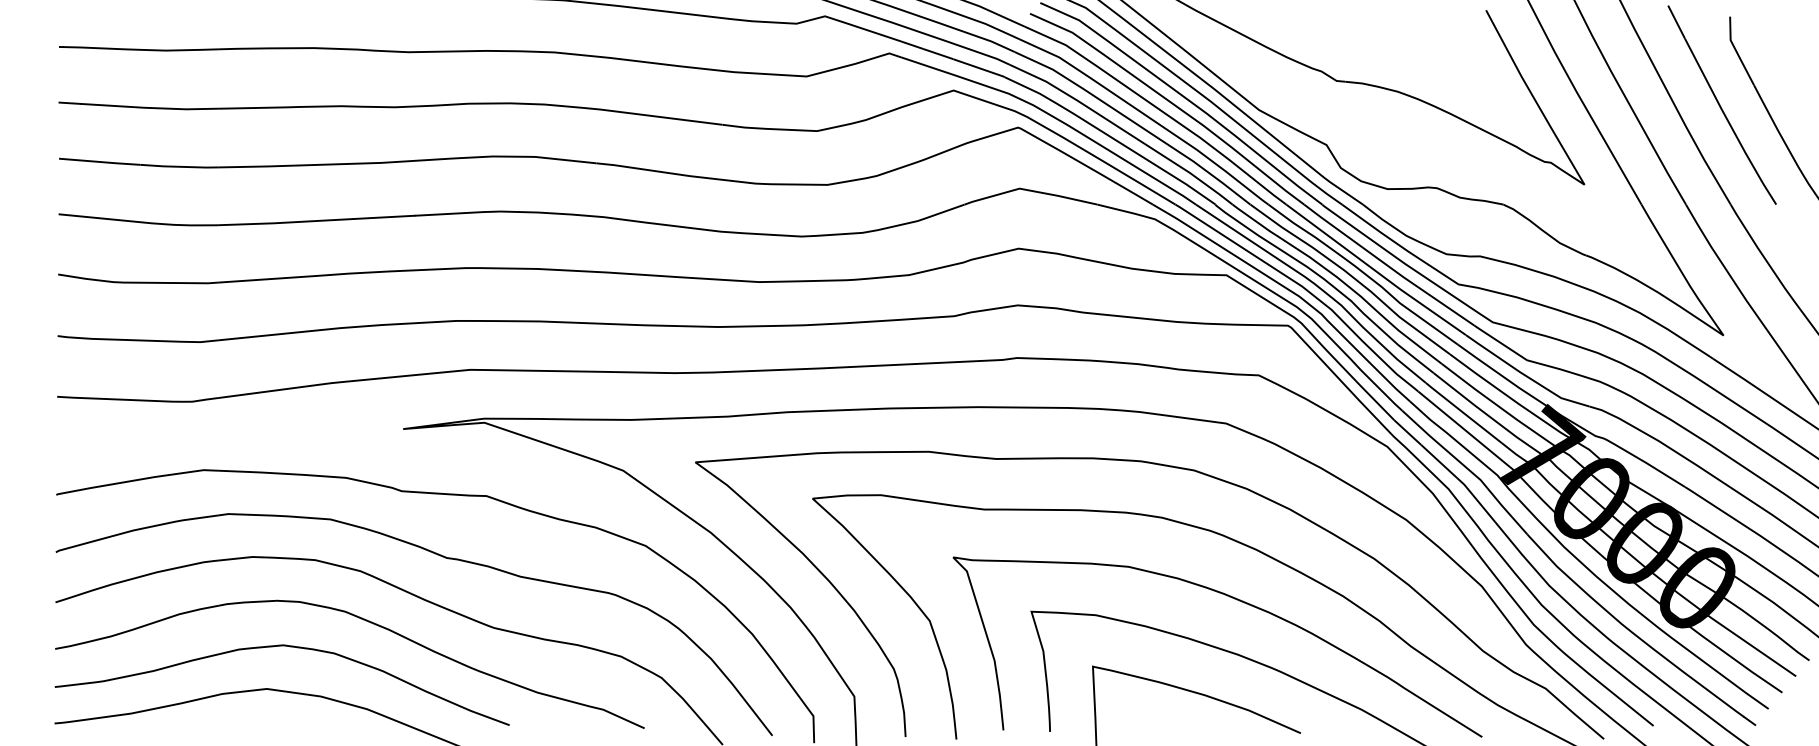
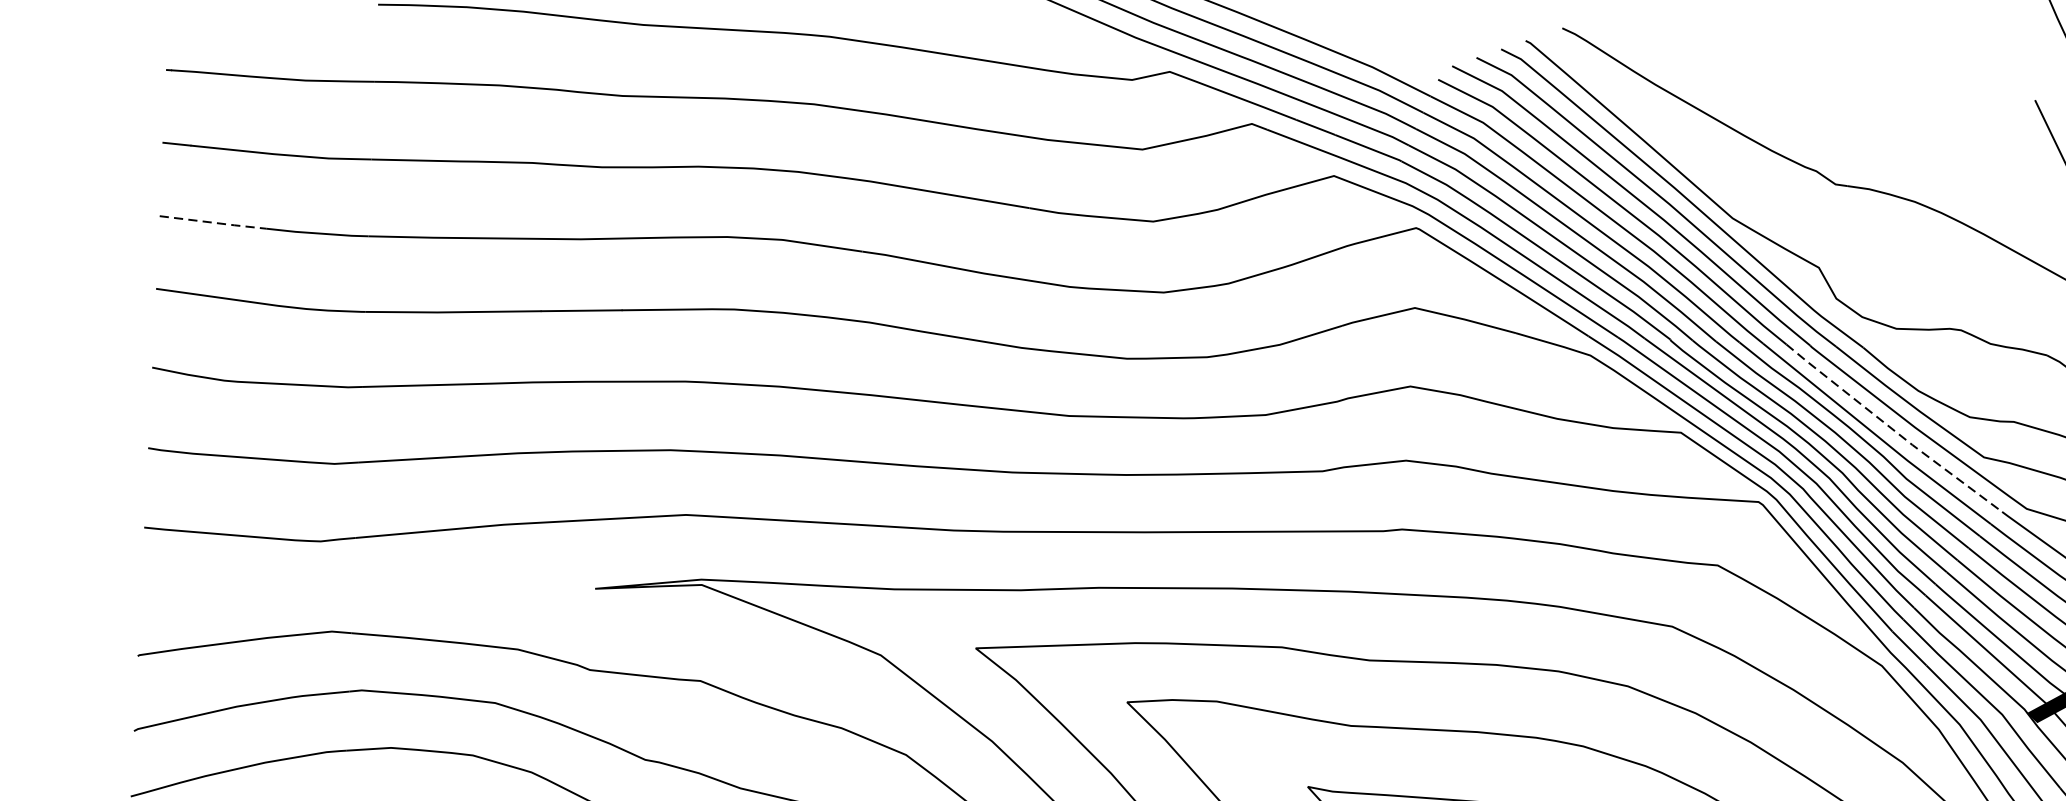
line: (100, 162) -> (213, 223), solid -> dashed
line: (1388, 266) -> (1893, 430), solid -> dashed

